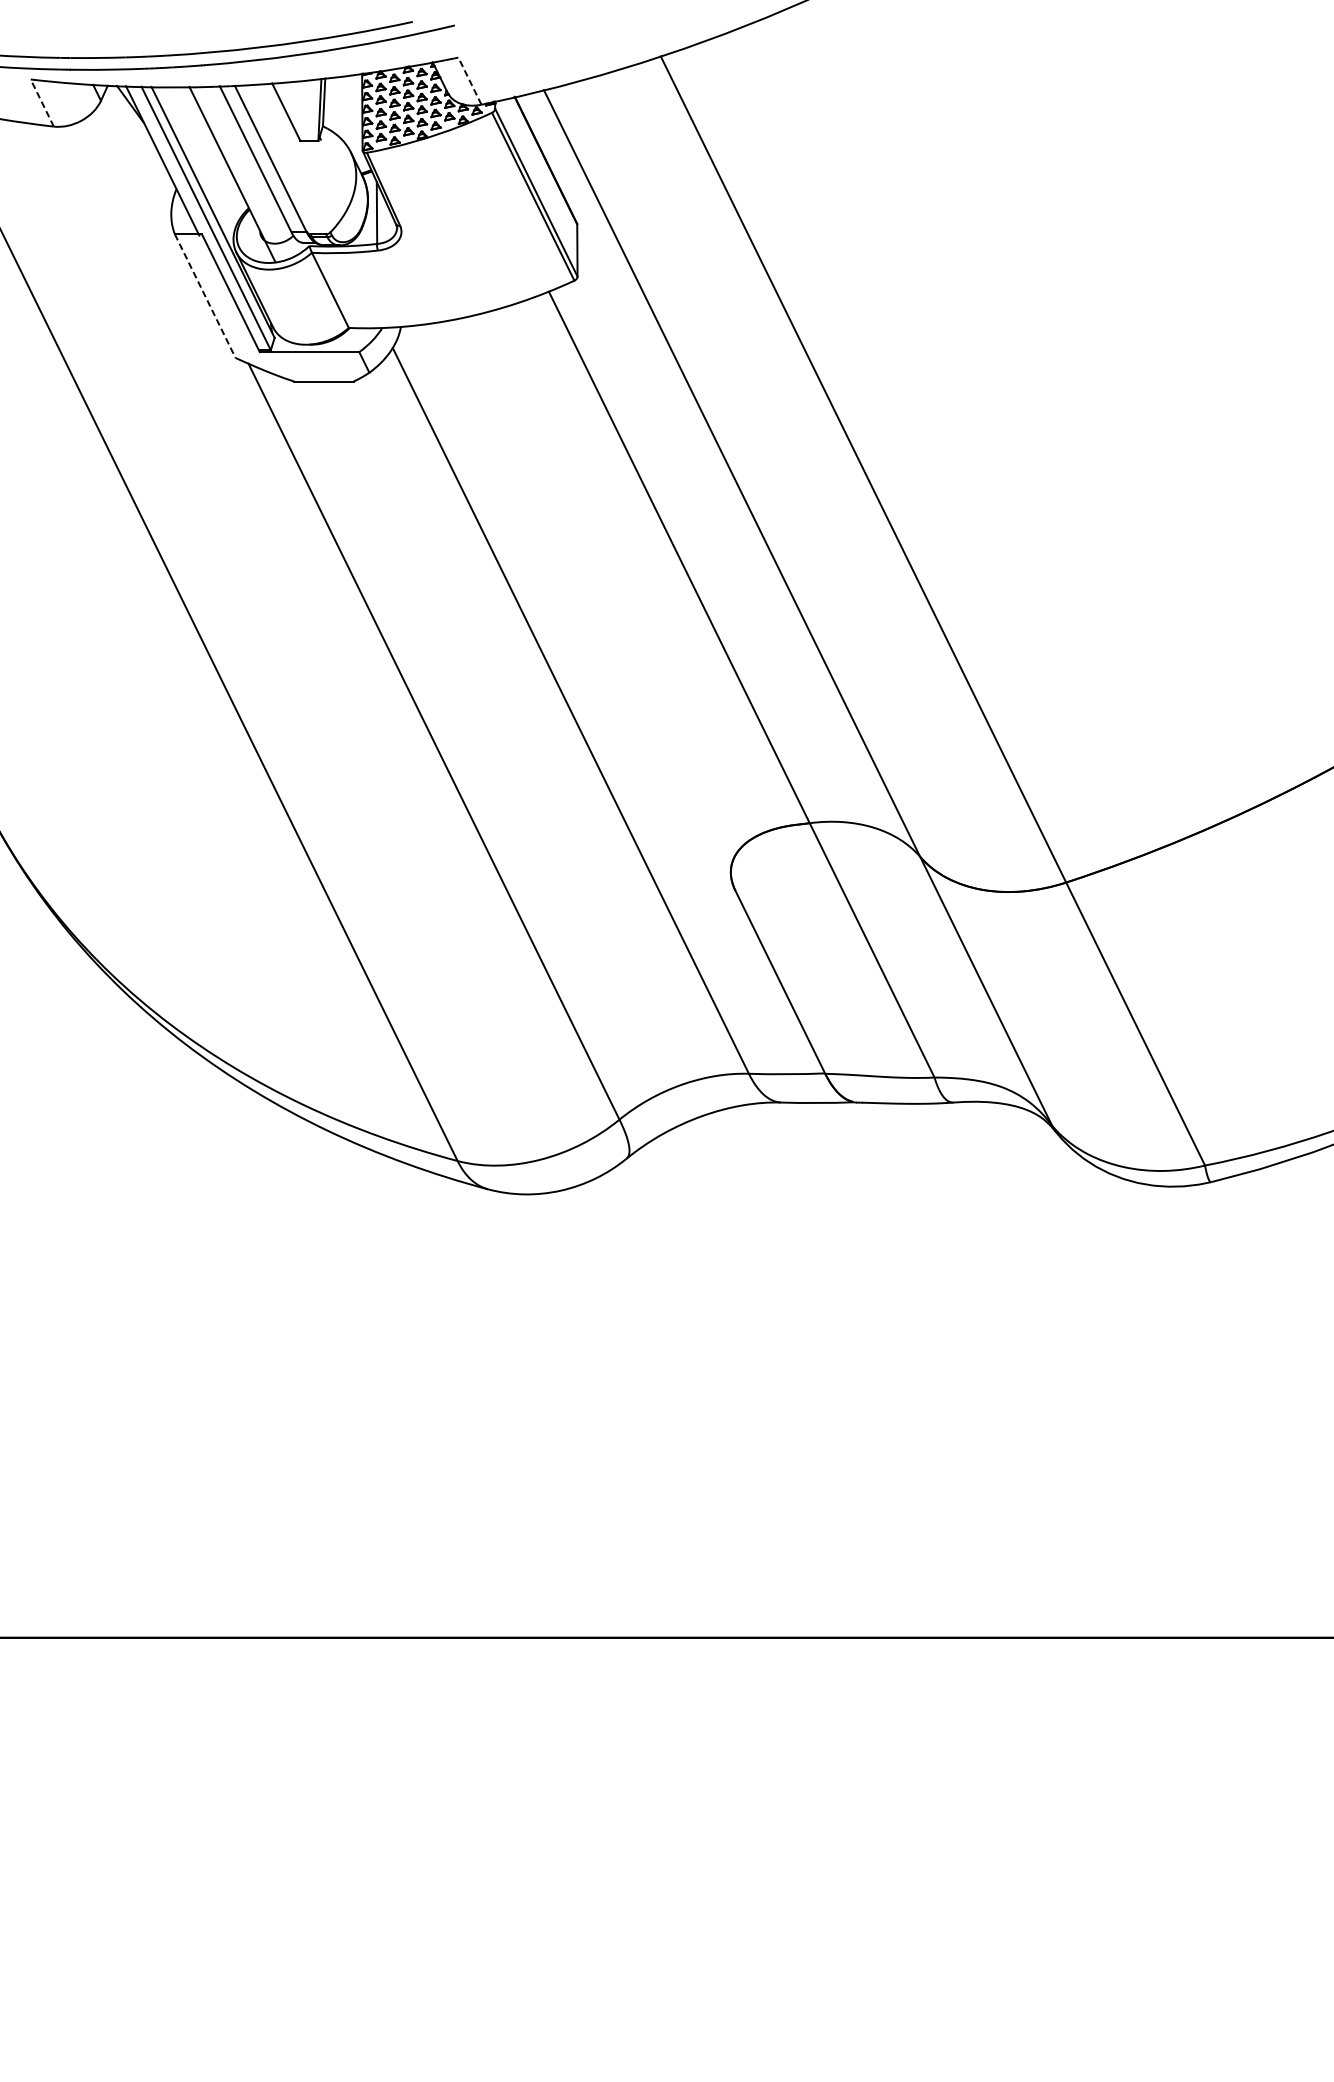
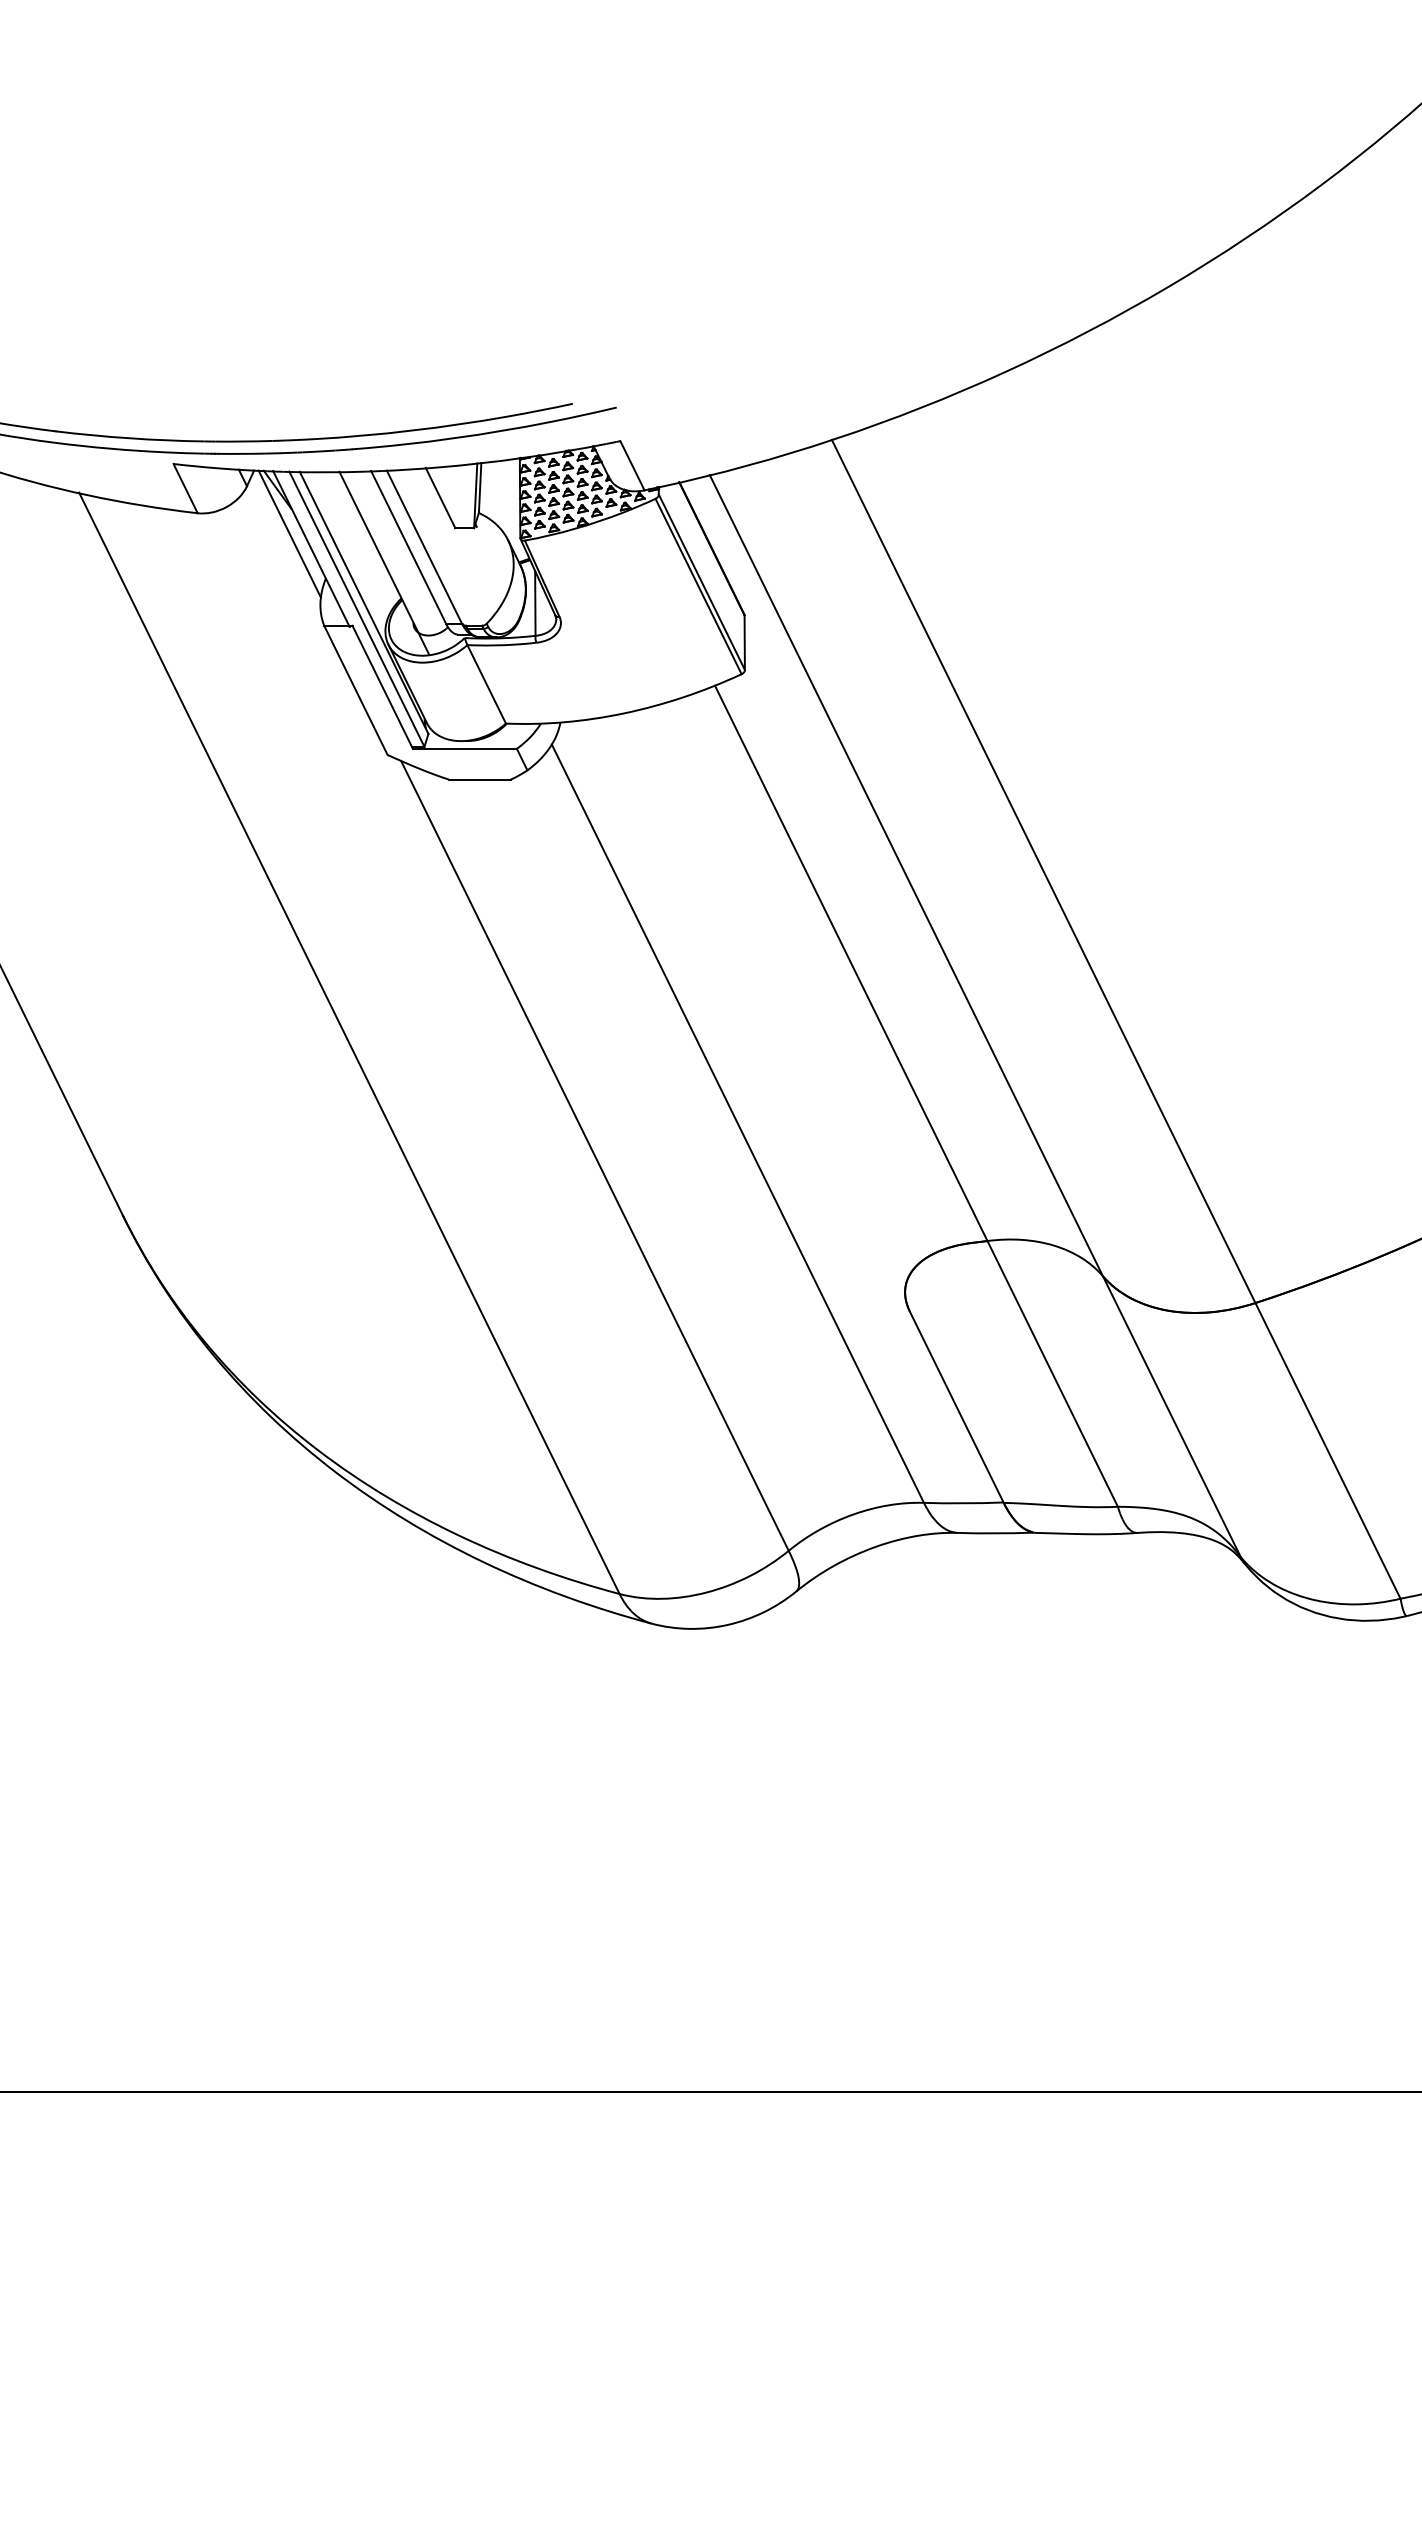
line: (469, 80) -> (632, 465), dashed -> solid
line: (42, 102) -> (185, 488), dashed -> solid
line: (141, 146) -> (289, 533), added
line: (204, 296) -> (355, 690), dashed -> solid

